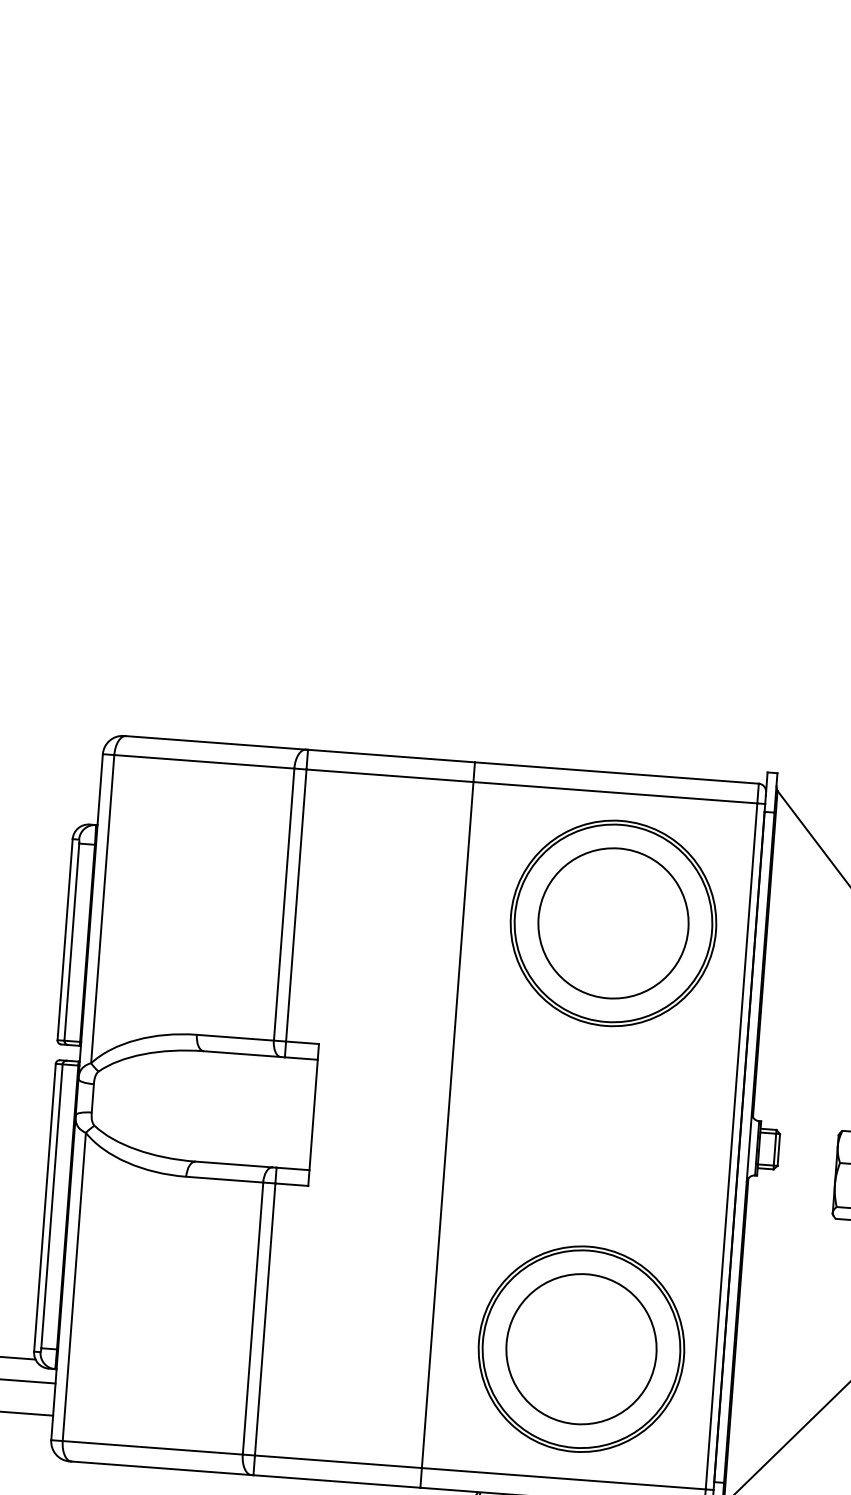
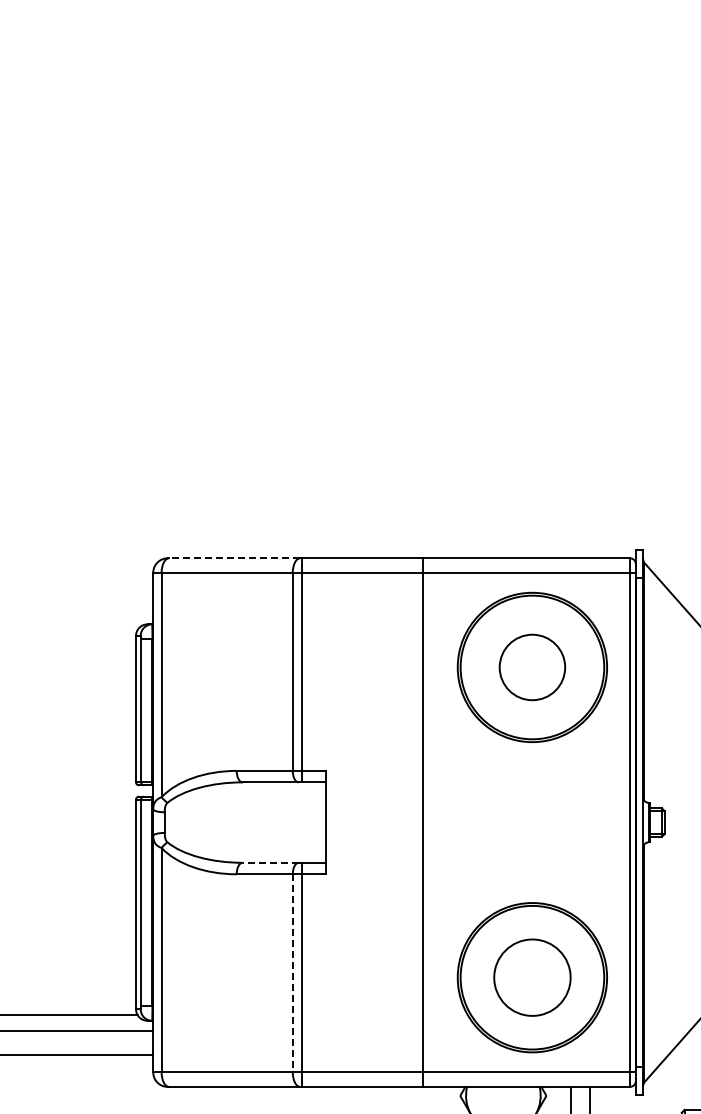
line: (215, 743) -> (234, 558), solid -> dashed
circle: (613, 923) -> (532, 667), size x0.6
line: (233, 1164) -> (270, 862), solid -> dashed
line: (252, 1318) -> (292, 973), solid -> dashed
circle: (581, 1348) -> (532, 977), size x0.7

